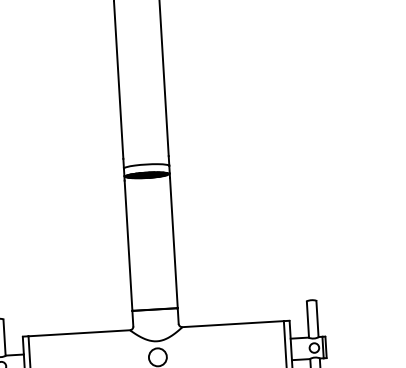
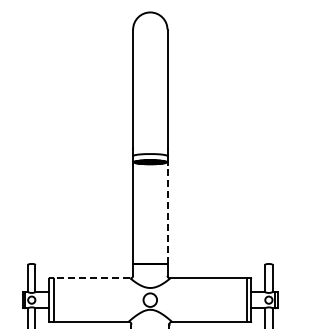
line: (173, 242) -> (167, 214), solid -> dashed
line: (78, 333) -> (91, 278), solid -> dashed

